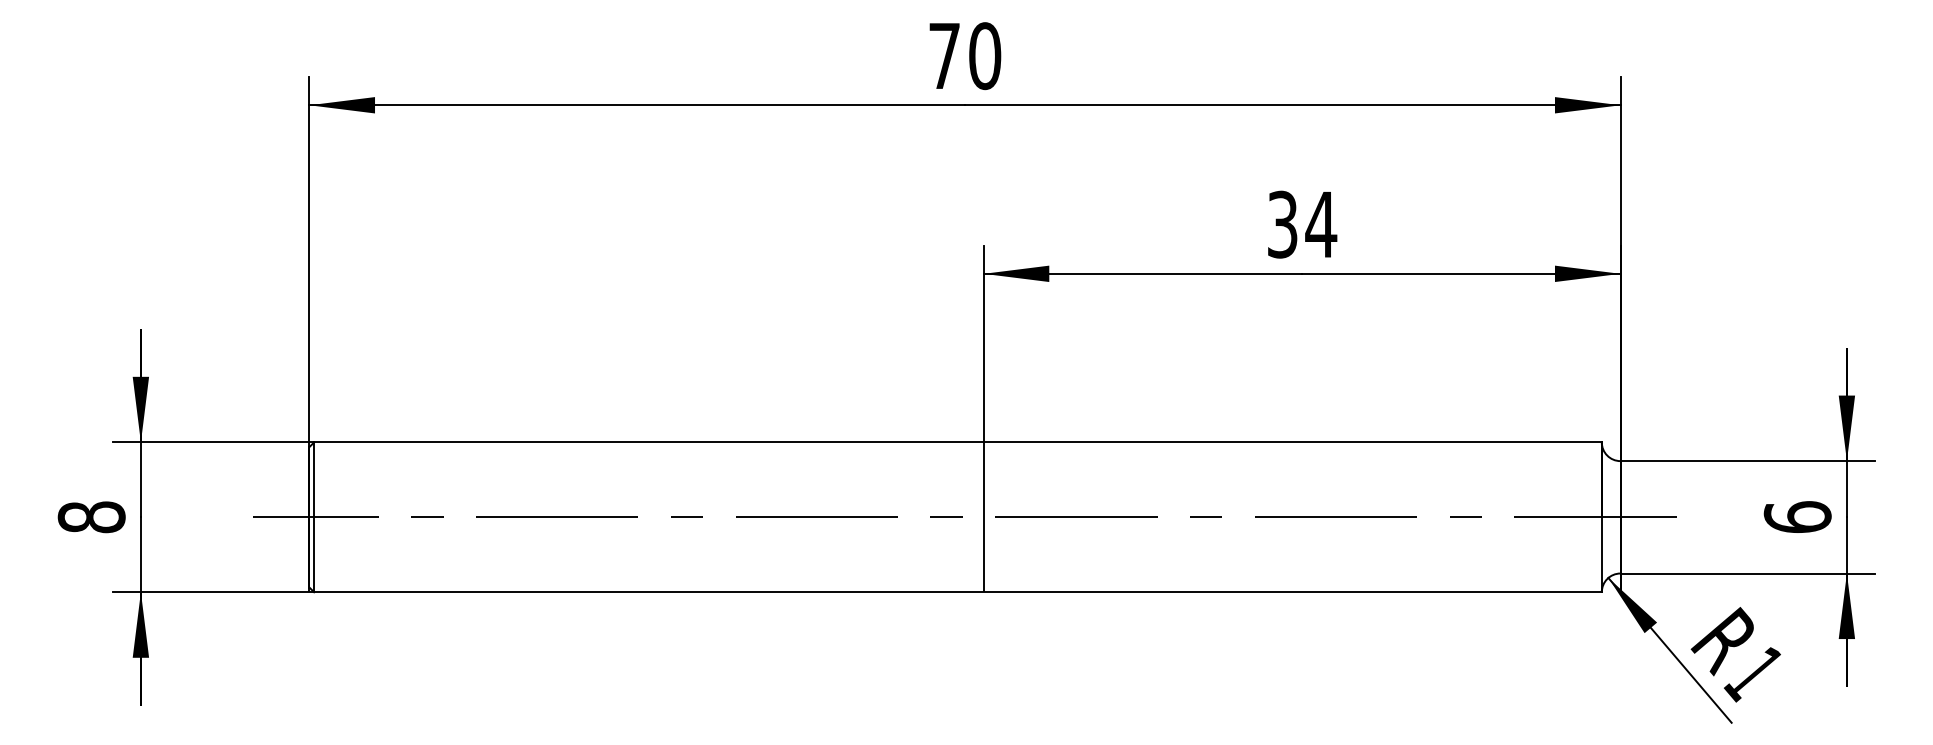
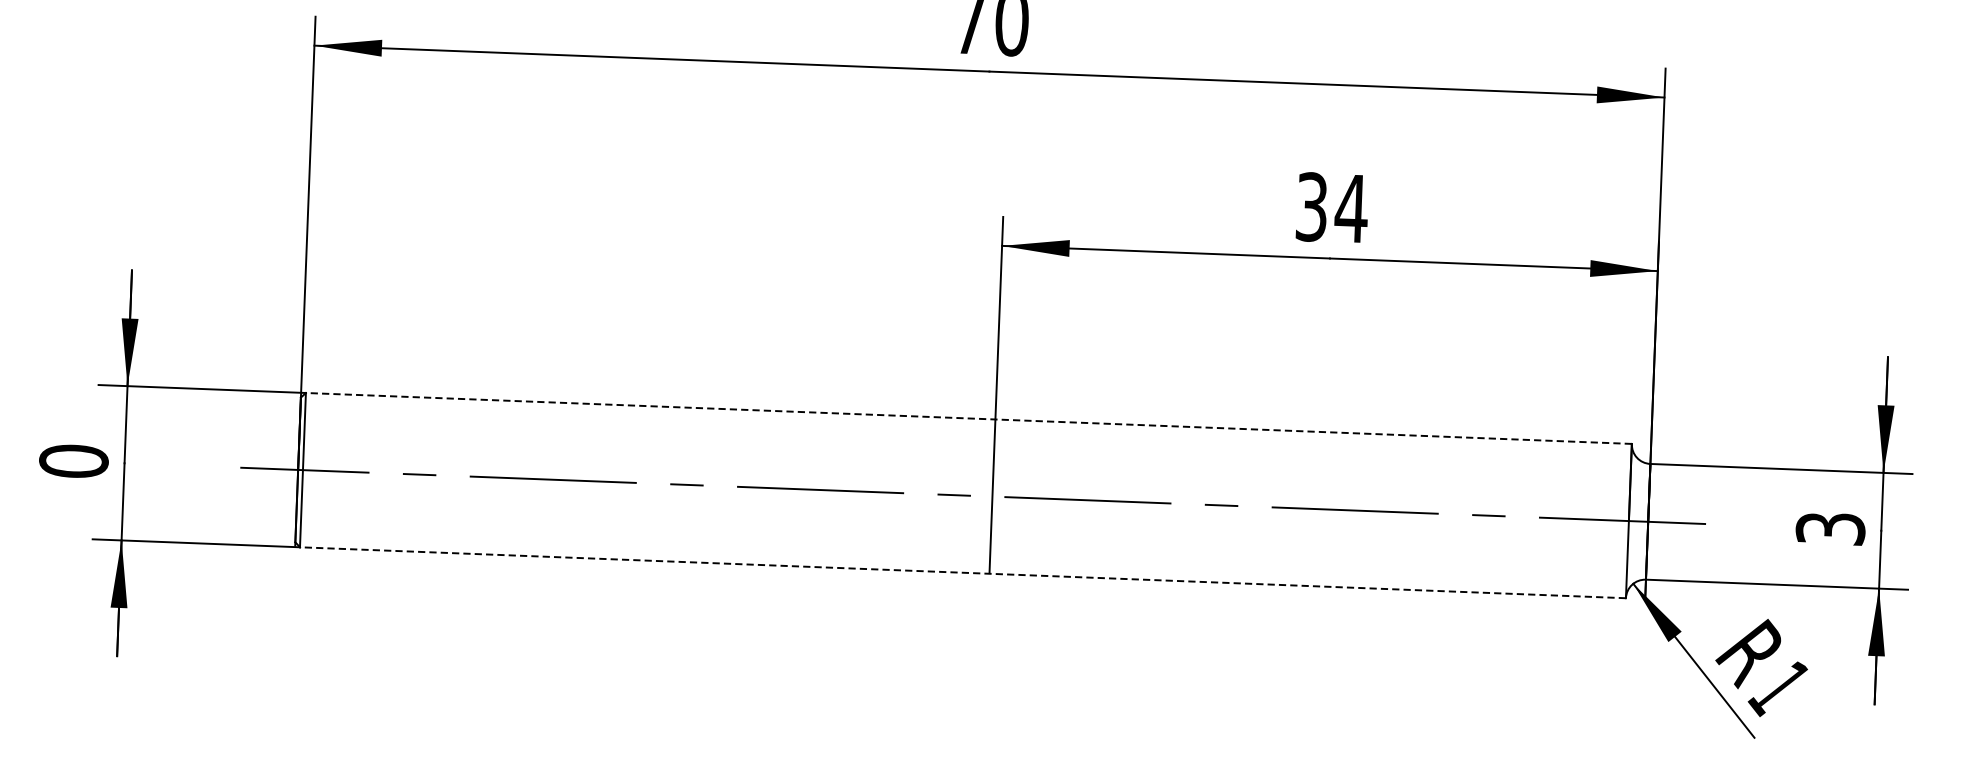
line: (957, 442) -> (968, 418), solid -> dashed
text: (1797, 516) -> (1830, 527), 6 -> 3
text: (91, 517) -> (73, 461), 8 -> 0
line: (957, 592) -> (962, 573), solid -> dashed

